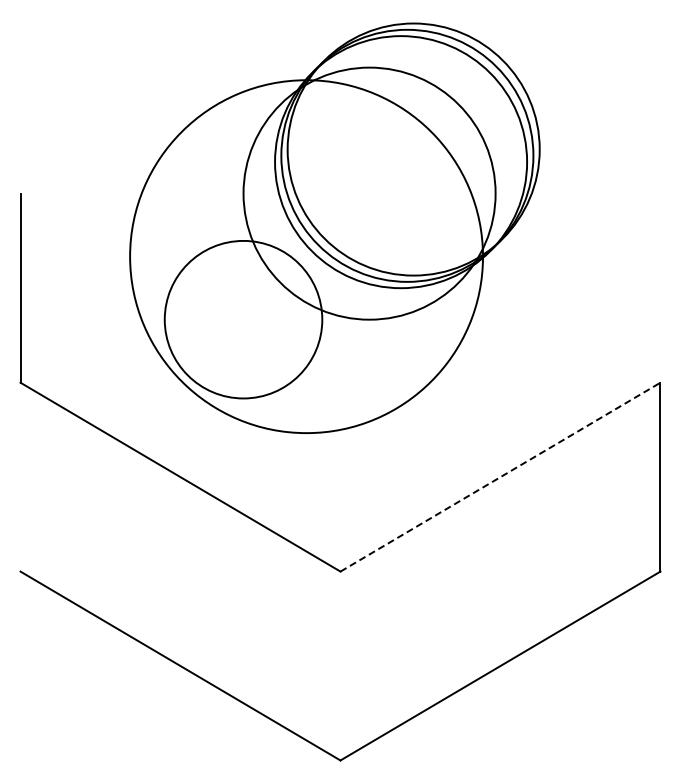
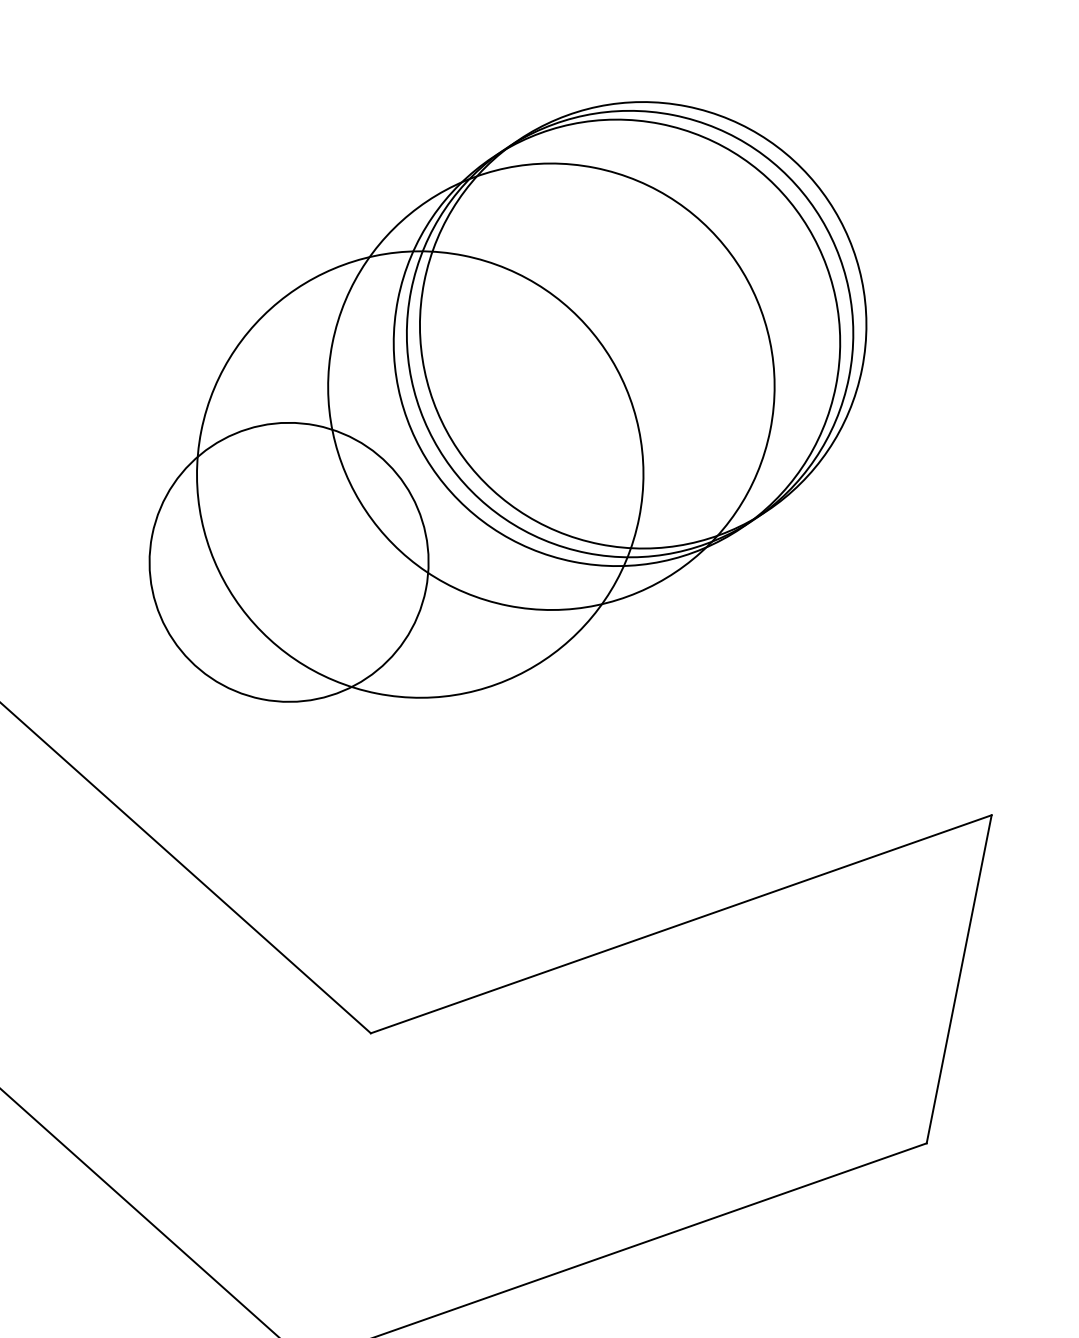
circle: (306, 256) -> (420, 474), size x0.71
line: (500, 477) -> (681, 924), dashed -> solid

